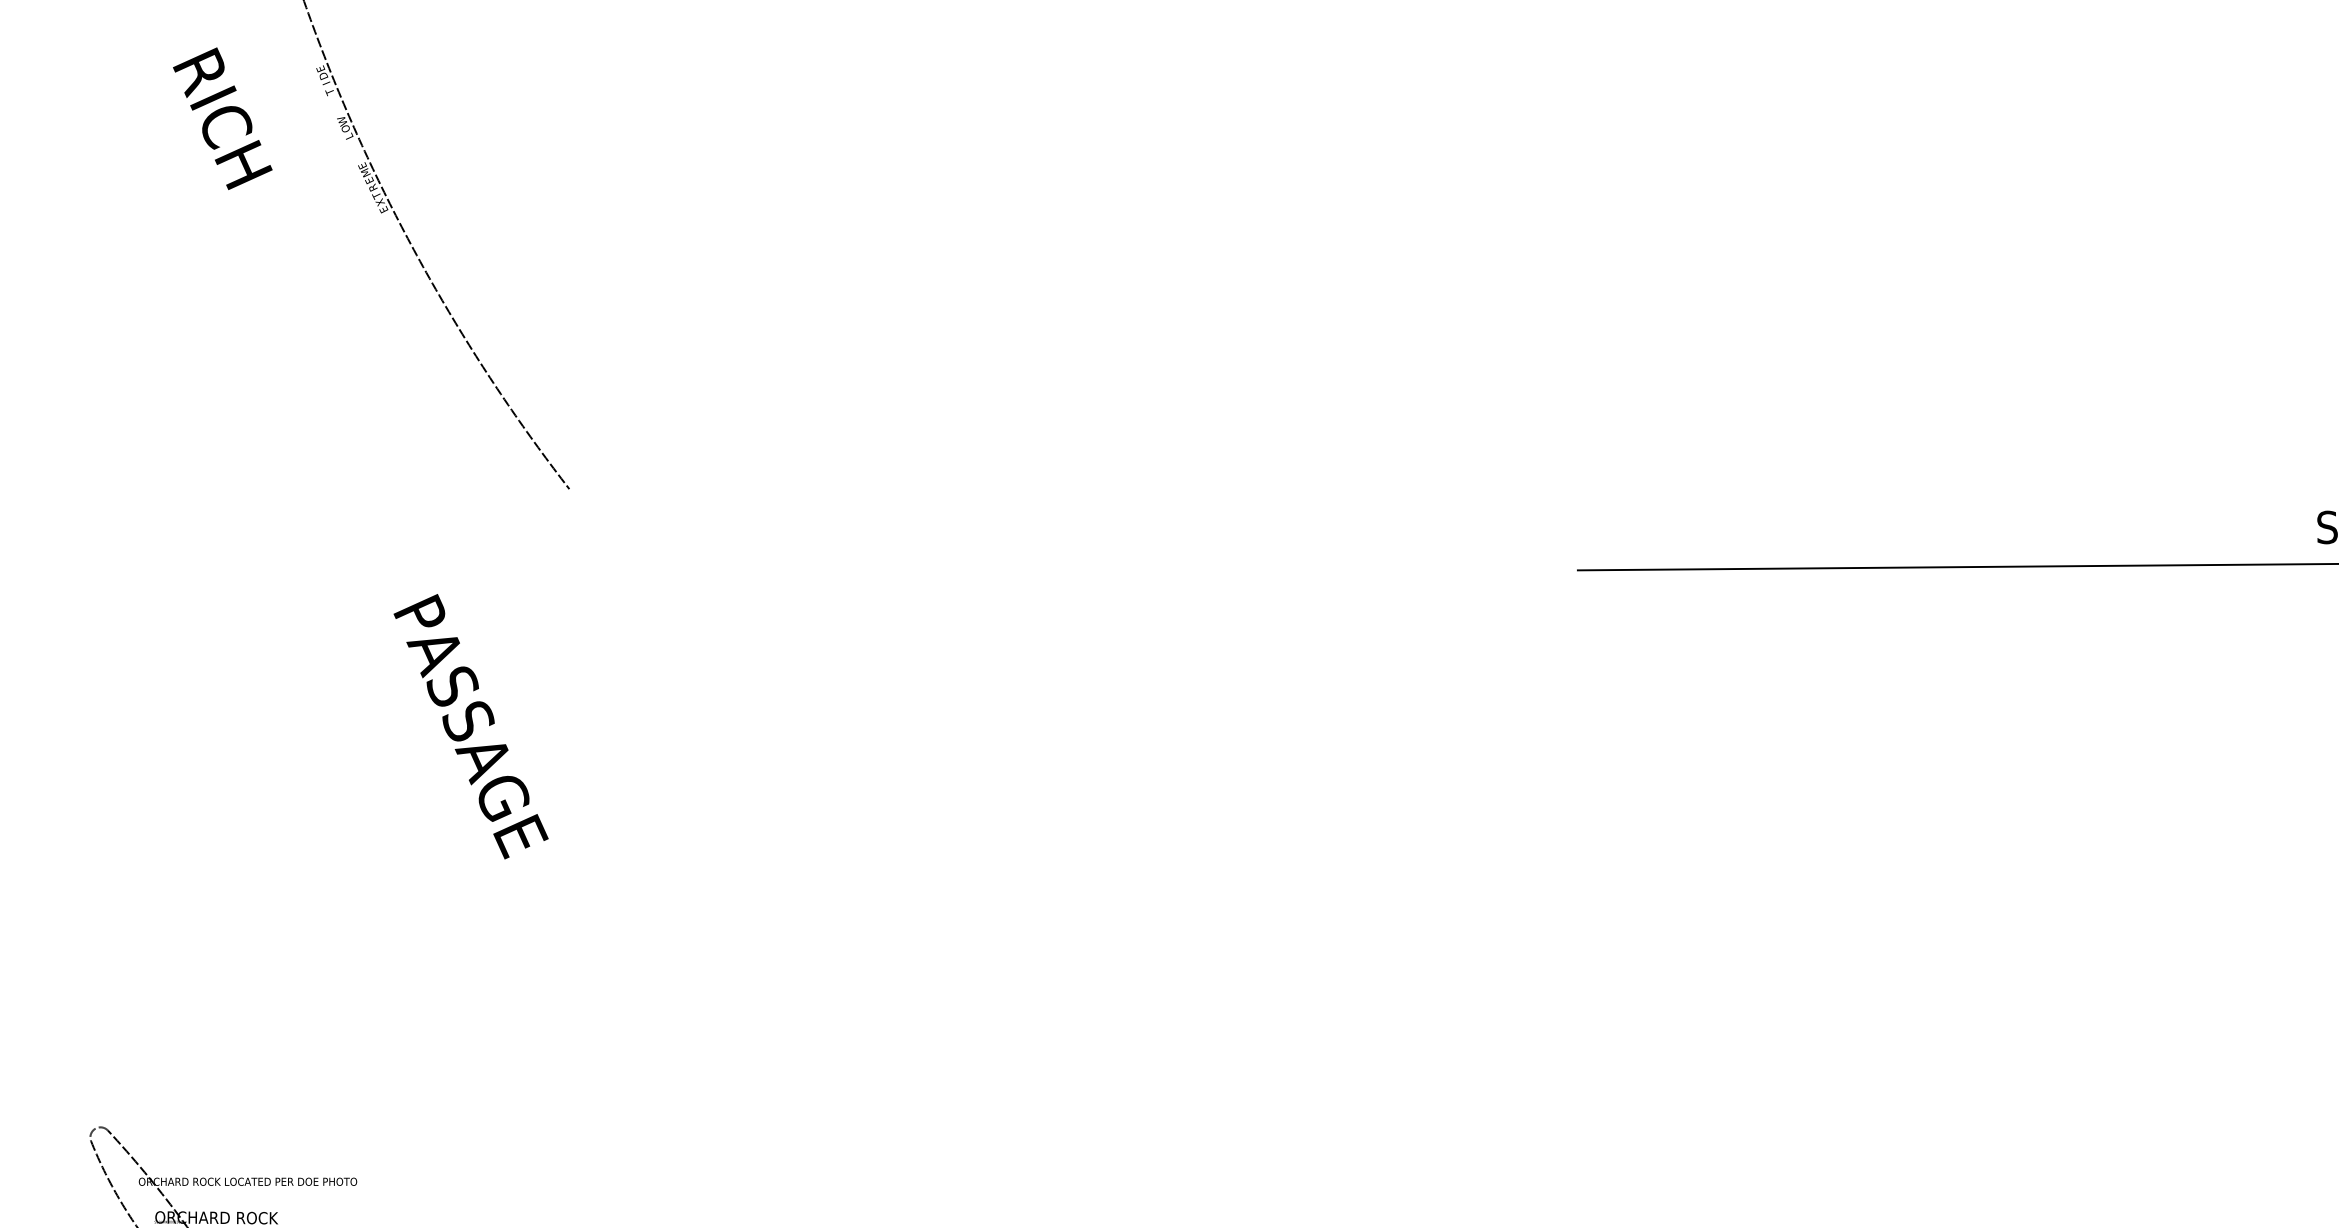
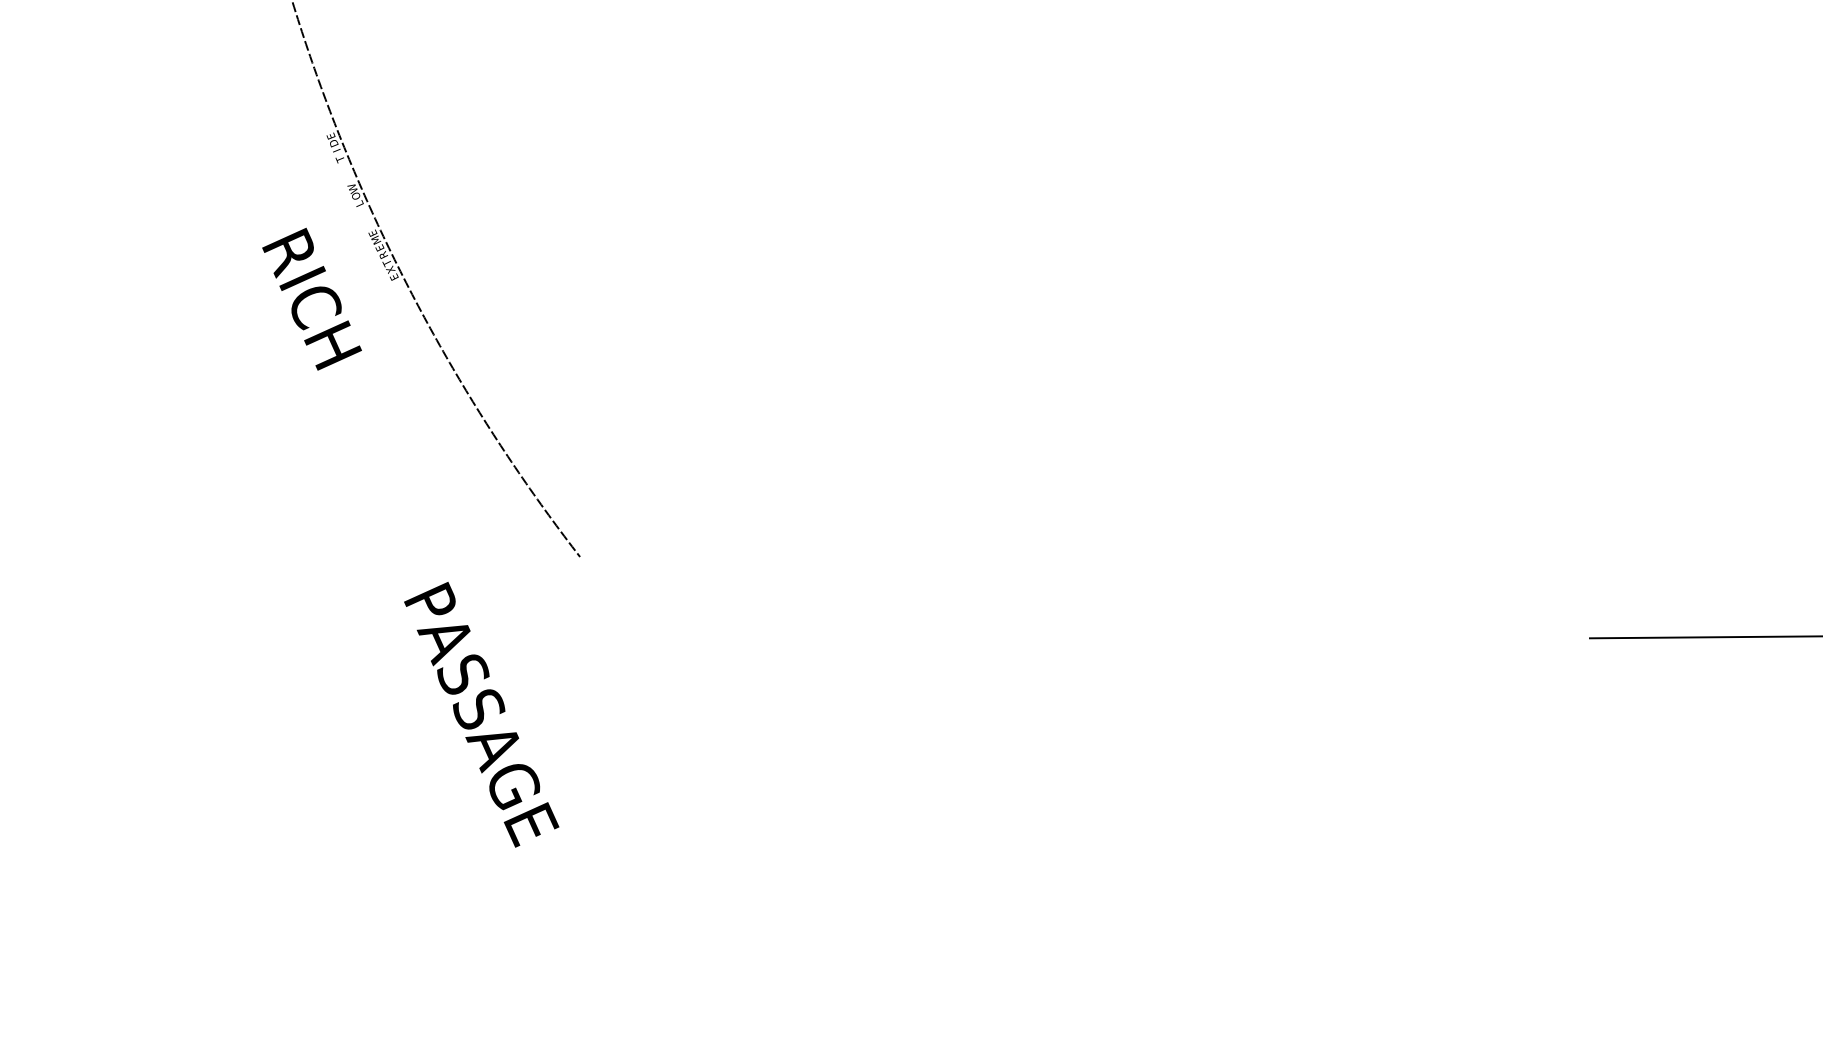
text: (222, 118) -> (311, 298), moved
text: (470, 726) -> (481, 714), moved

